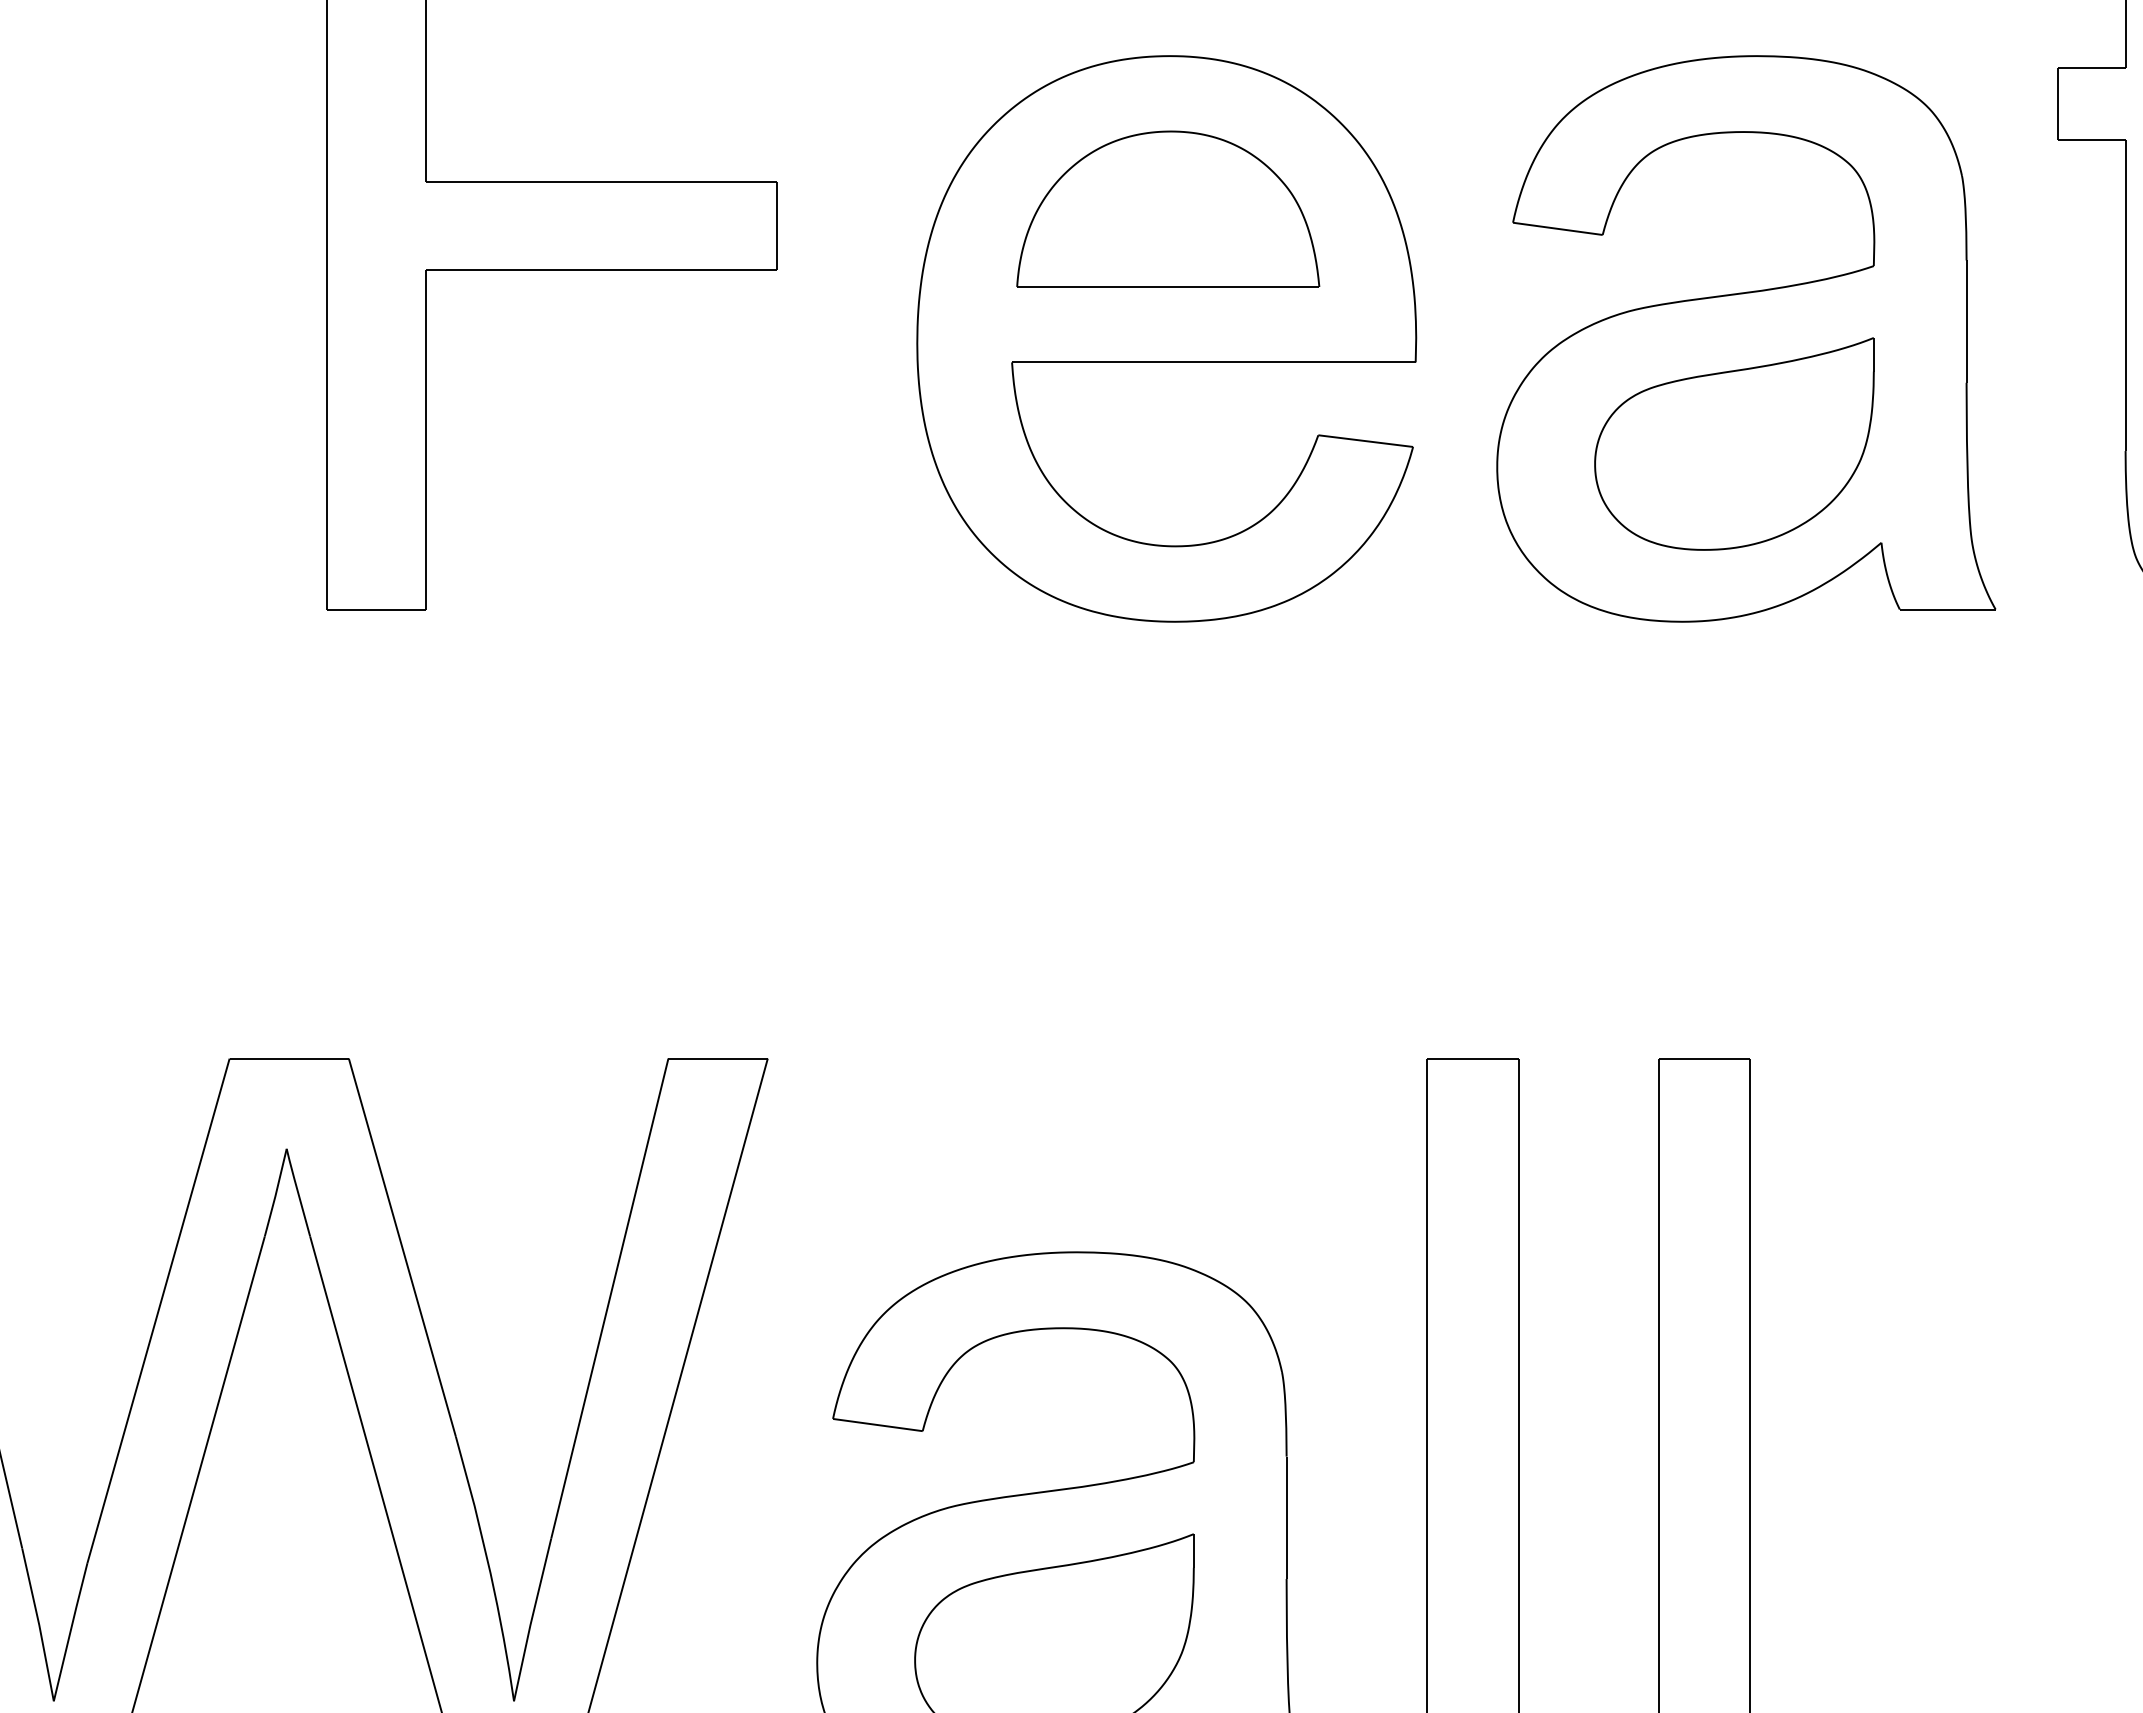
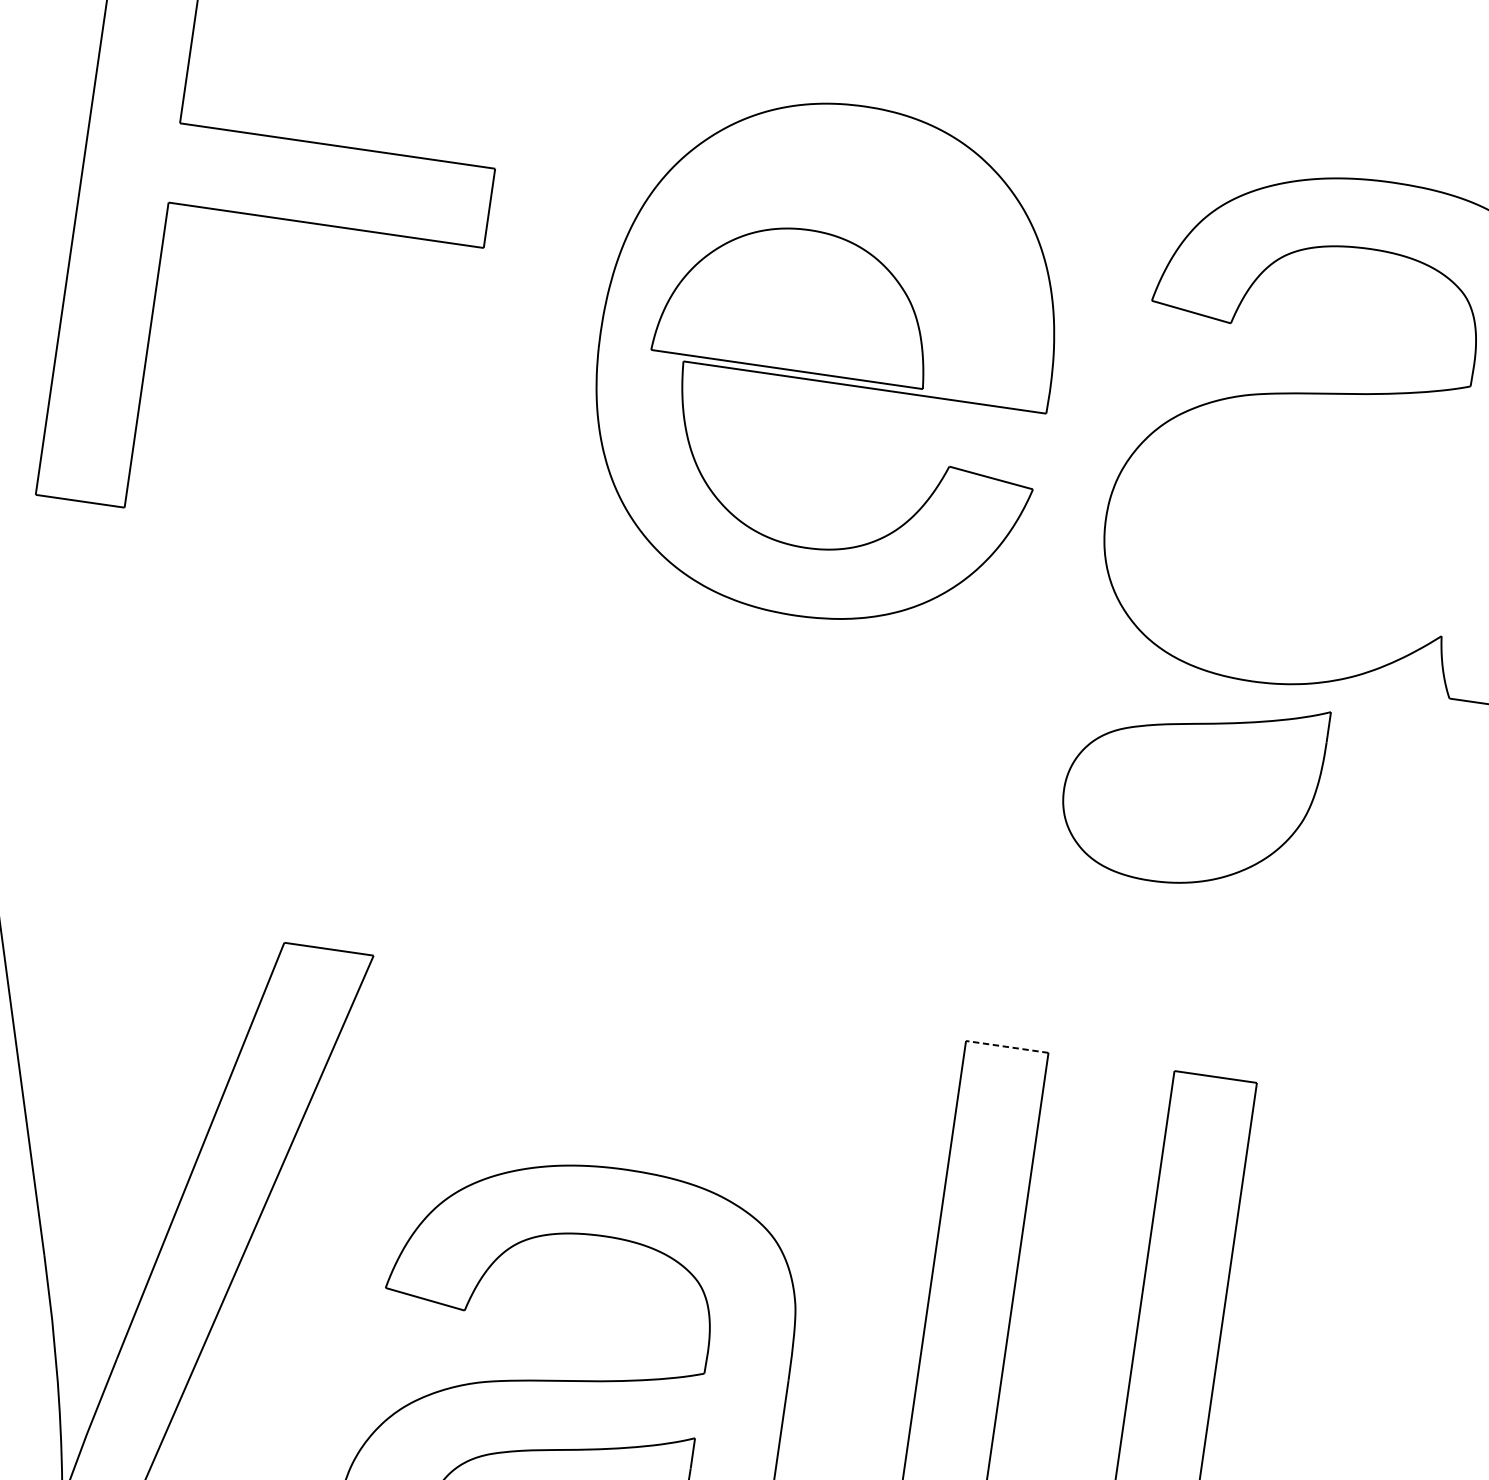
part: (1168, 208) -> (797, 299), moved
part: (1734, 443) -> (1192, 788), moved
line: (1472, 1058) -> (1007, 1046), solid -> dashed

